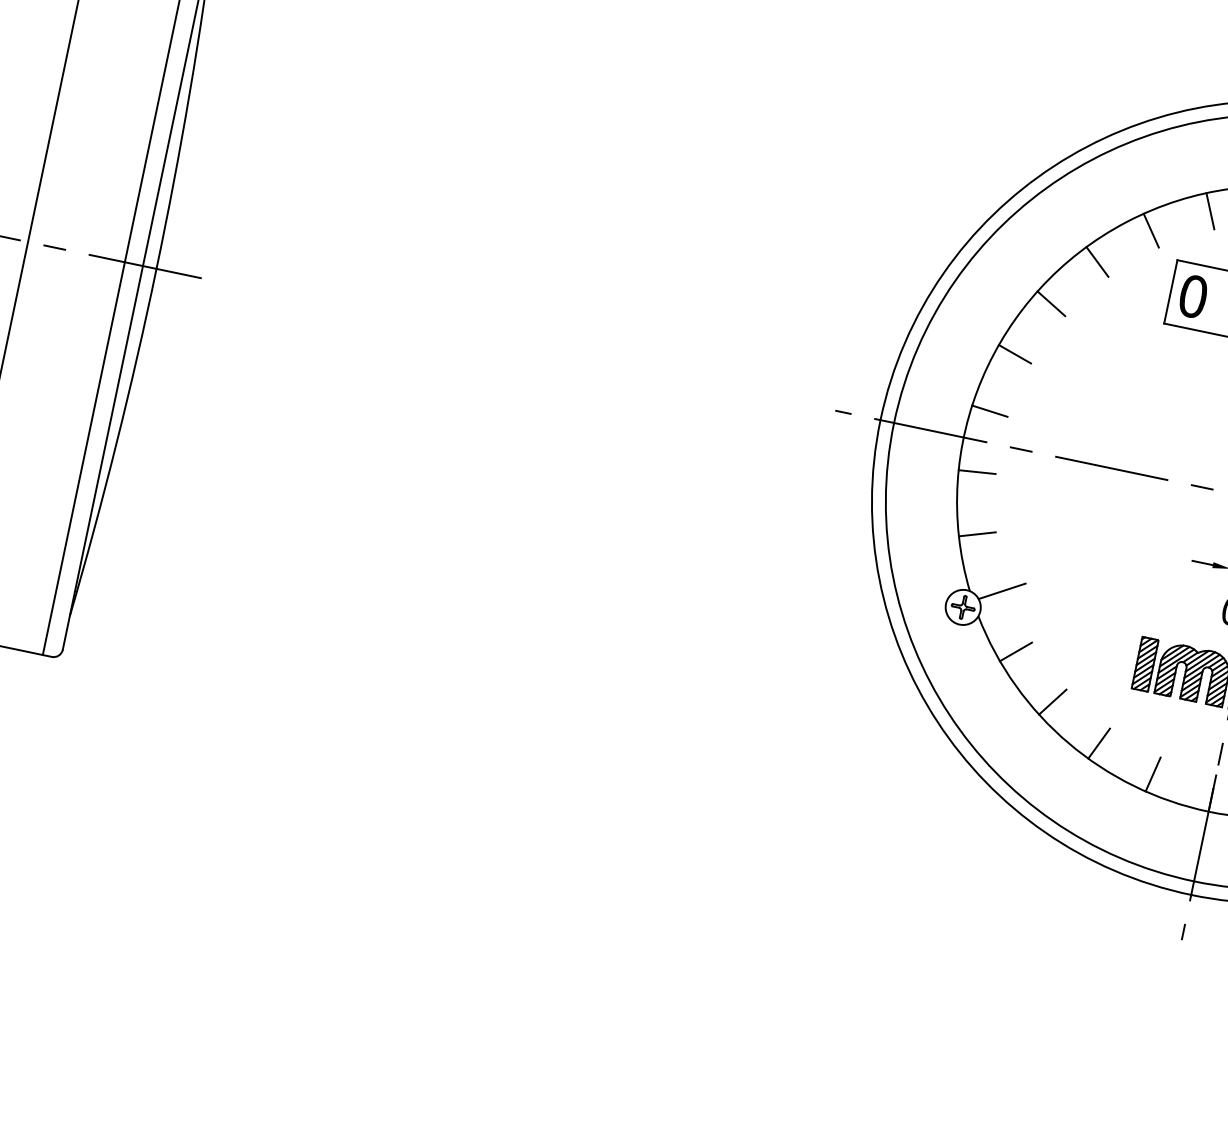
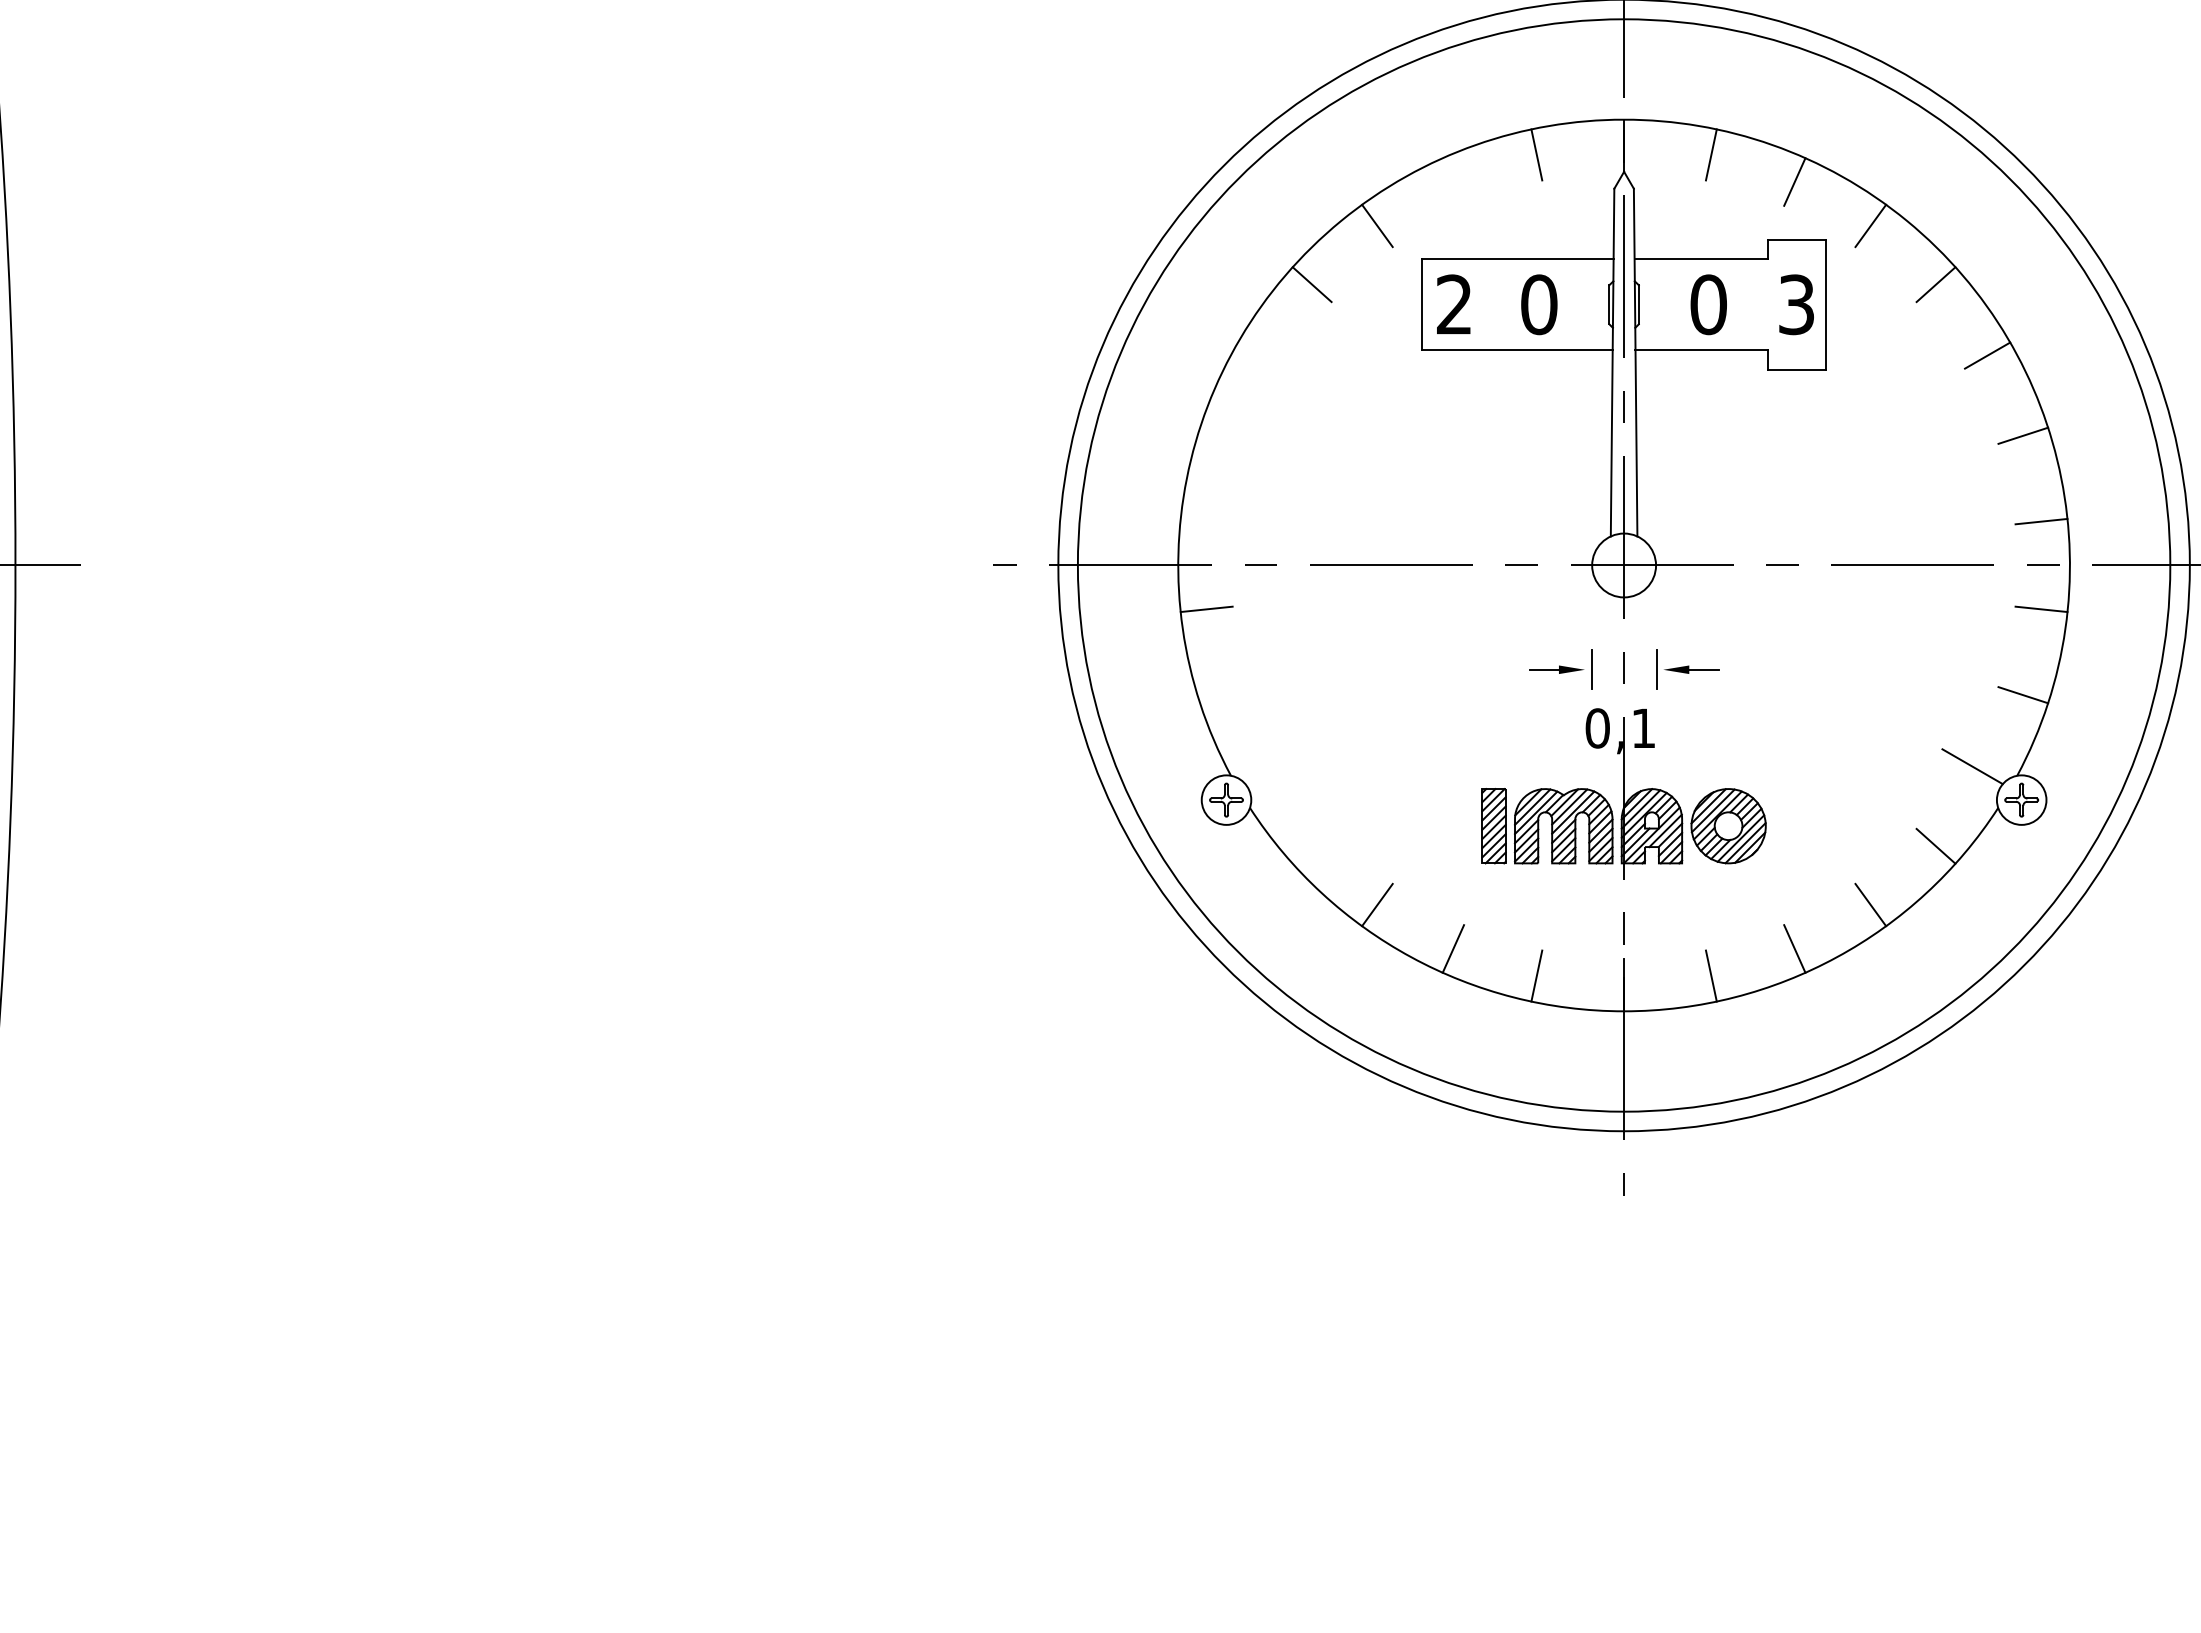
line: (1210, 210) -> (1453, 181), removed
text: (1193, 296) -> (1454, 304), 0 -> 2
line: (1051, 303) -> (1260, 355), removed
line: (1014, 353) -> (1224, 435), removed
line: (989, 411) -> (1206, 521), removed
line: (977, 534) -> (1224, 695), removed
line: (1002, 591) -> (1275, 766), removed
line: (1015, 651) -> (1311, 845), removed

